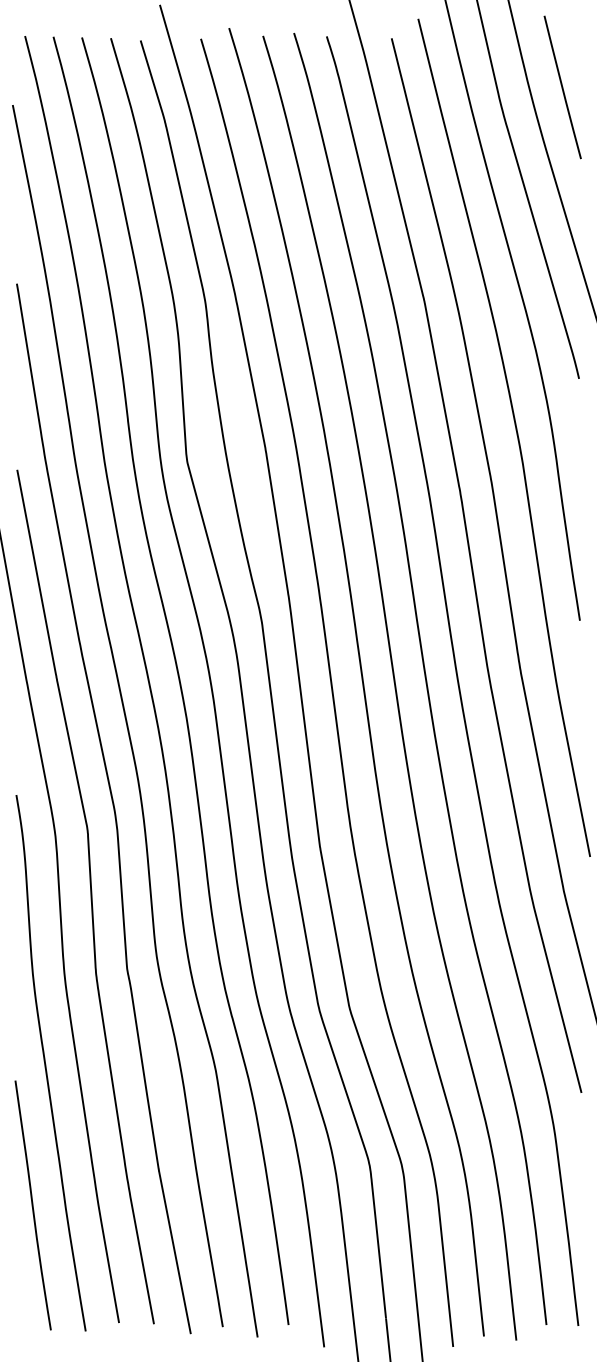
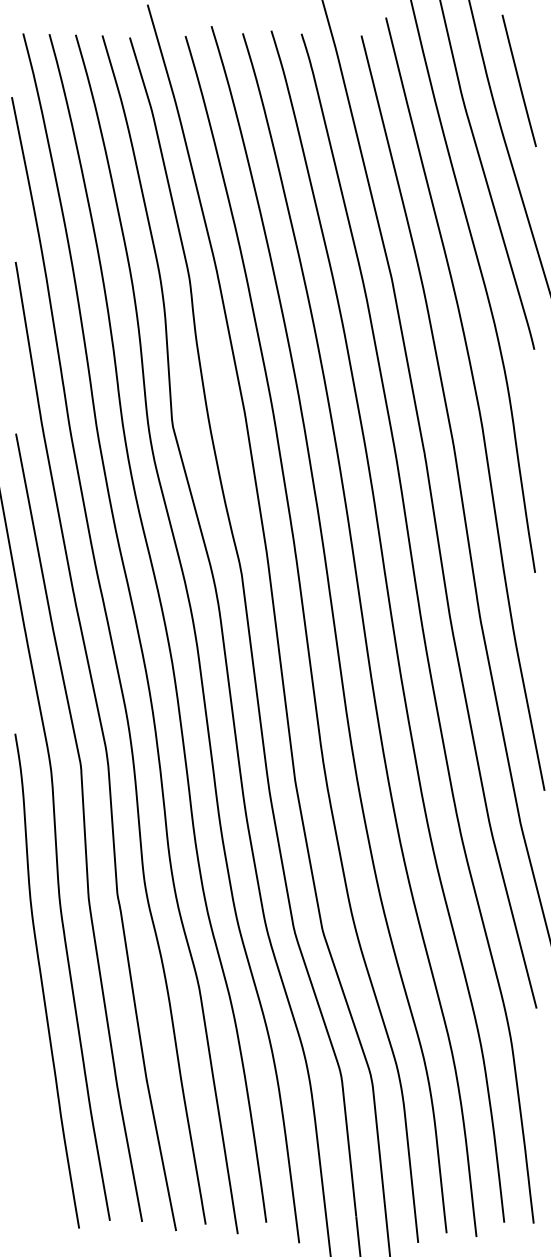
curve: (32, 1205) -> (30, 1112), removed

